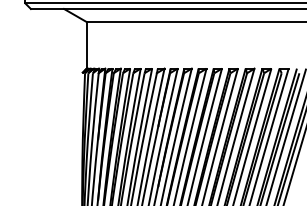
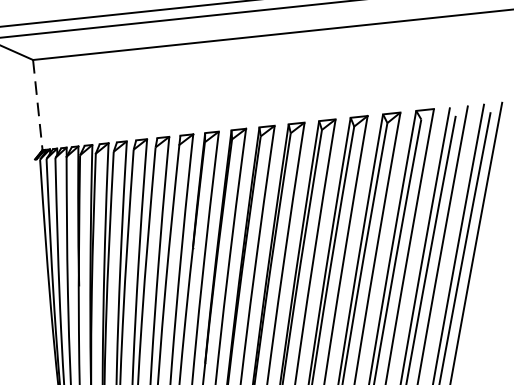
line: (86, 45) -> (37, 105), solid -> dashed

